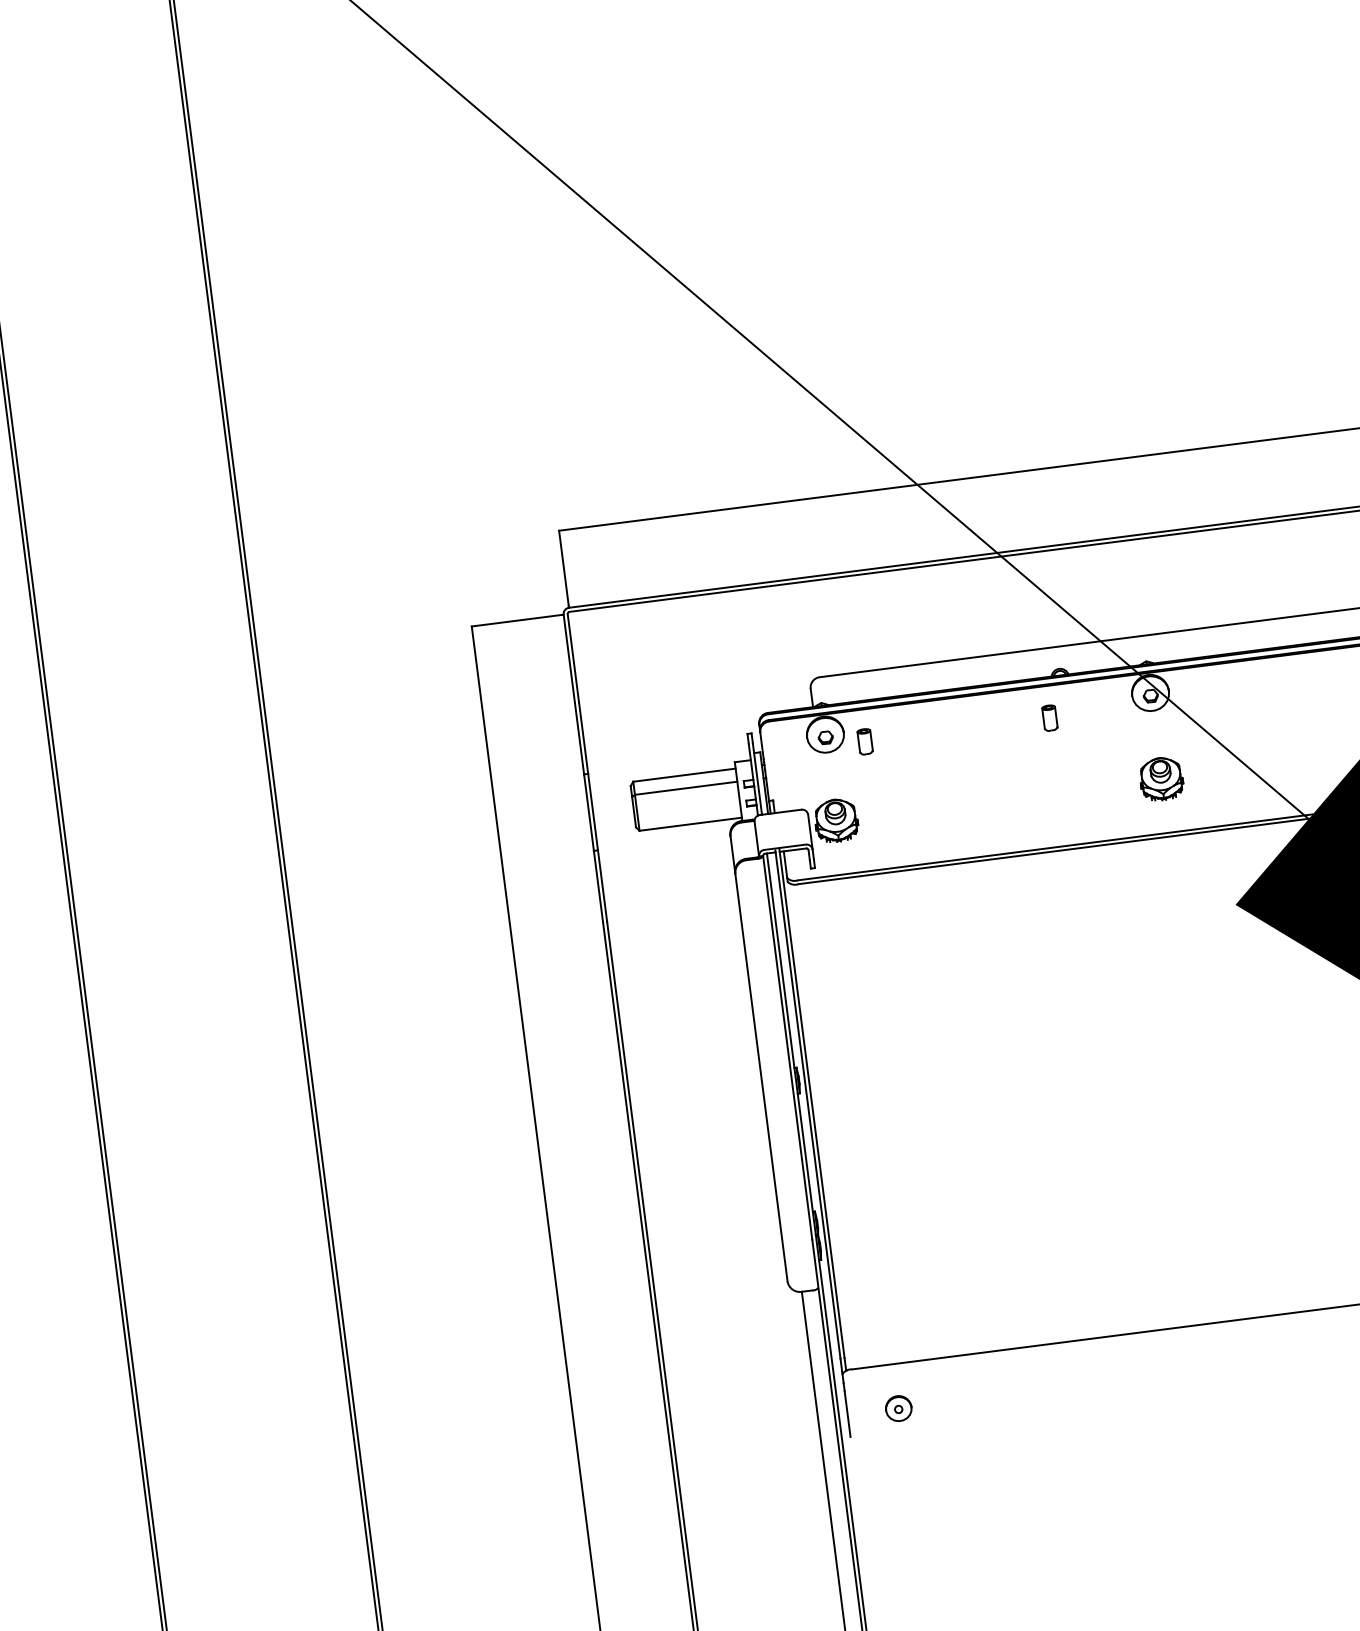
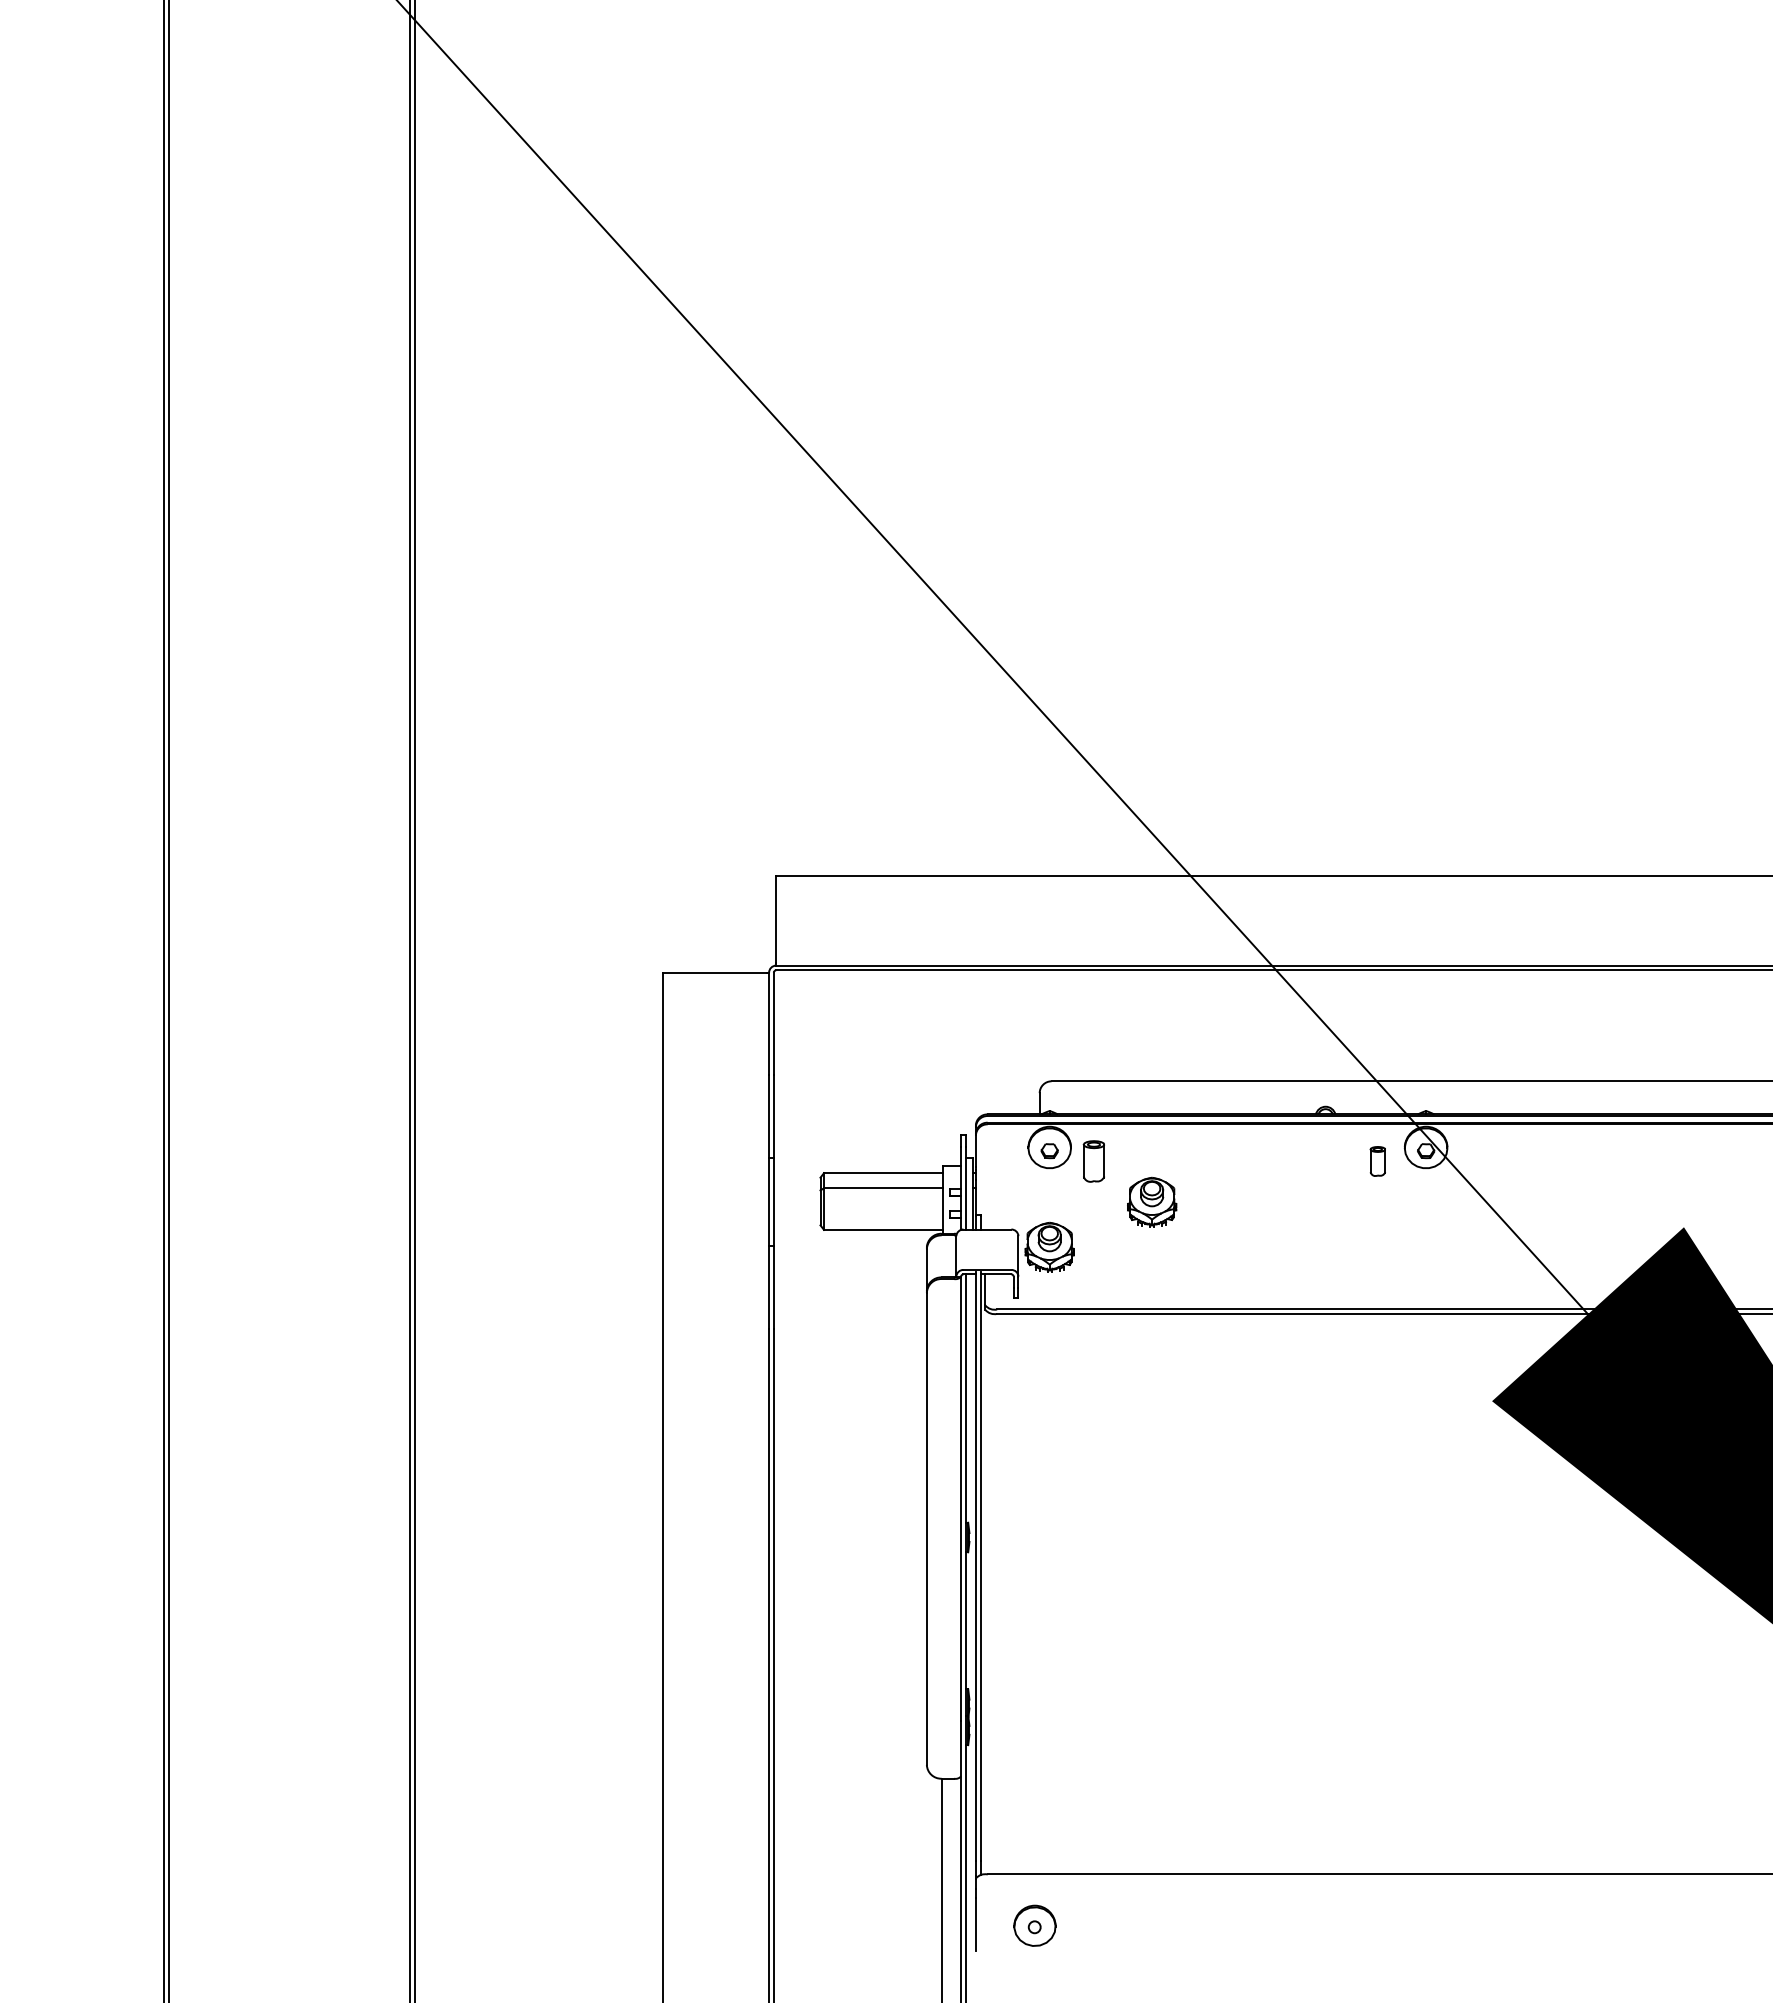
part: (1049, 718) -> (1377, 1161), moved
part: (864, 741) -> (1093, 1161), size x1.4
part: (1161, 778) -> (1152, 1201), moved
part: (898, 1408) -> (1034, 1925), size x1.4

